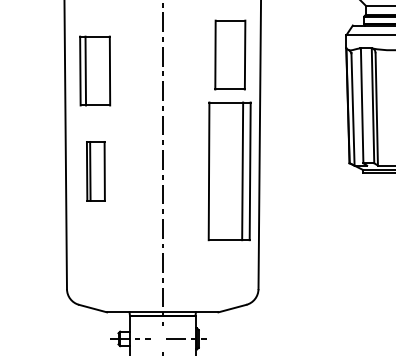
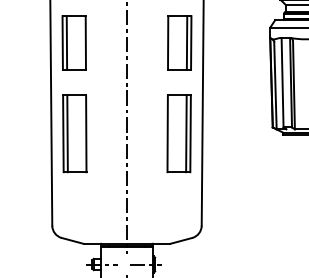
line: (239, 54) -> (186, 42), added
part: (95, 70) -> (74, 42), moved
part: (95, 171) -> (74, 133), size x1.67
part: (229, 171) -> (179, 133), size x0.71

